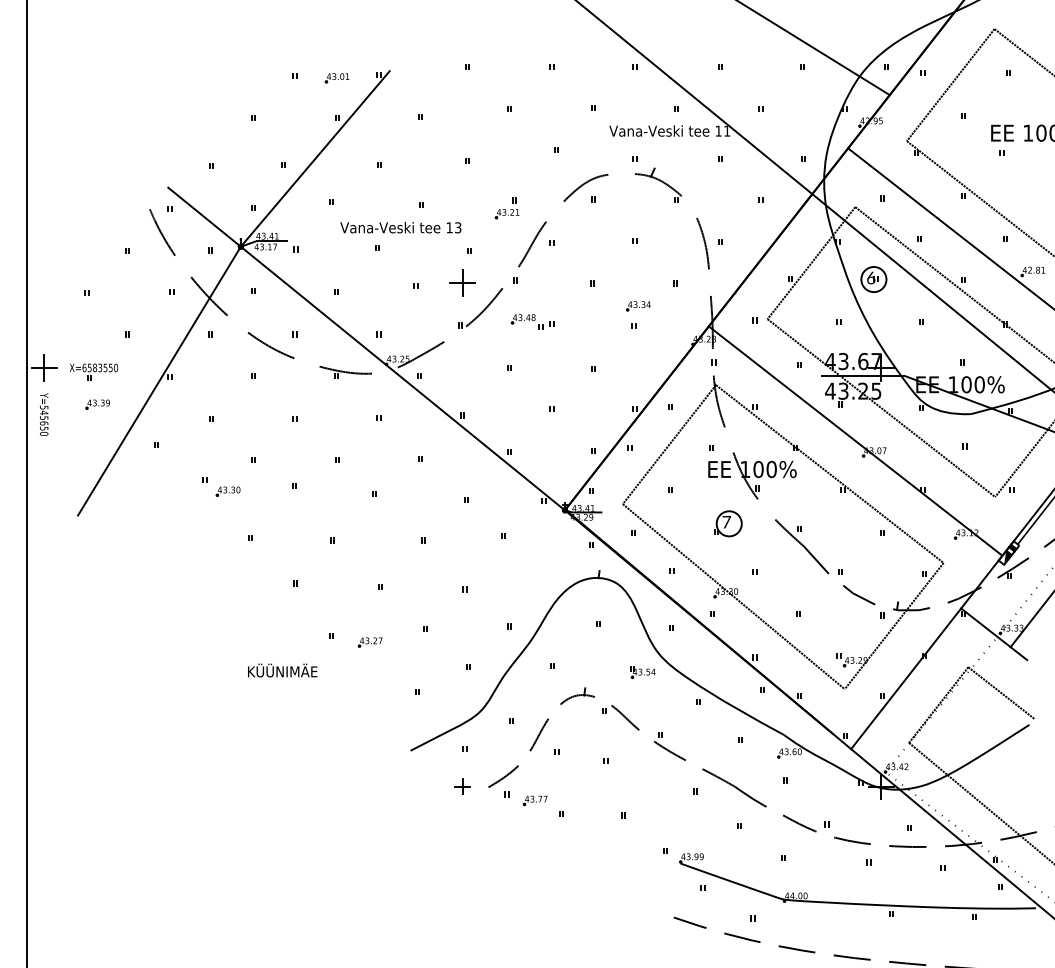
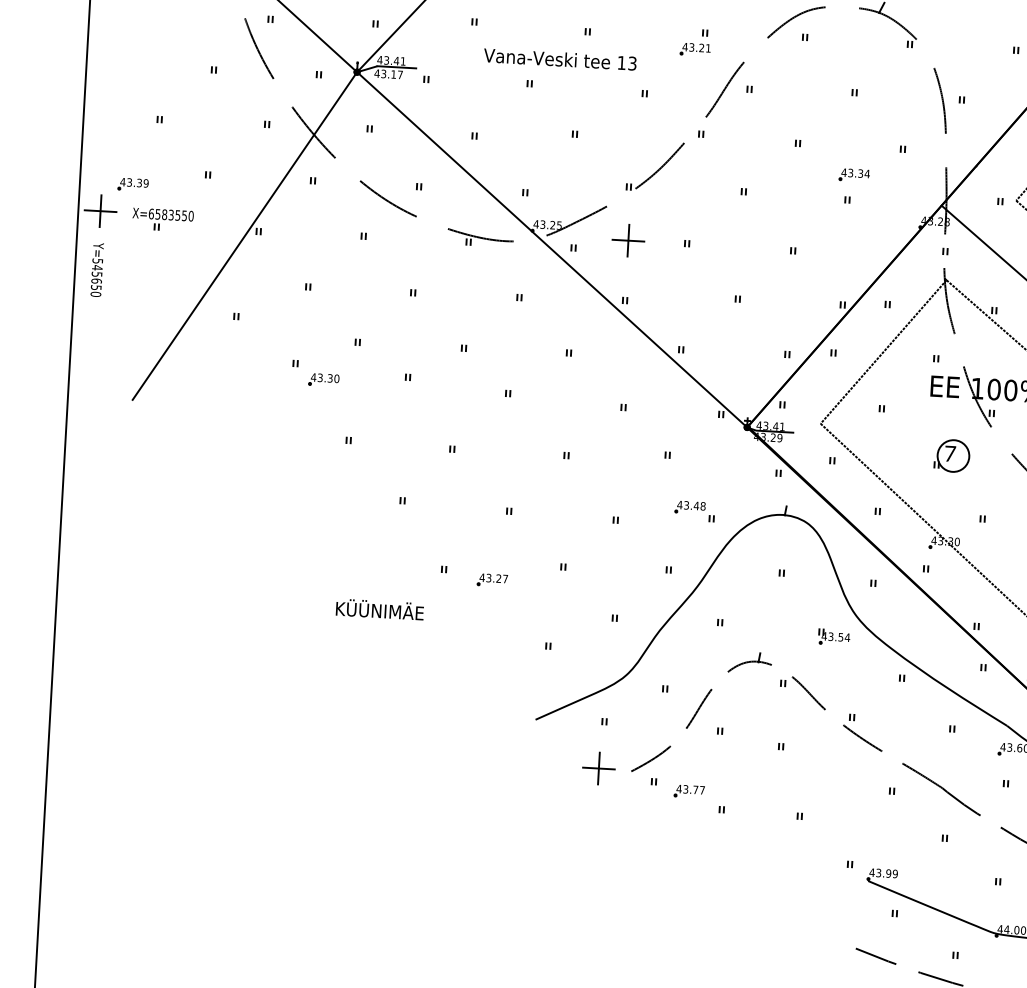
part: (462, 282) -> (628, 240), moved
part: (526, 321) -> (693, 510), moved
part: (97, 404) -> (132, 184), moved
part: (462, 786) -> (598, 768), size x1.67

